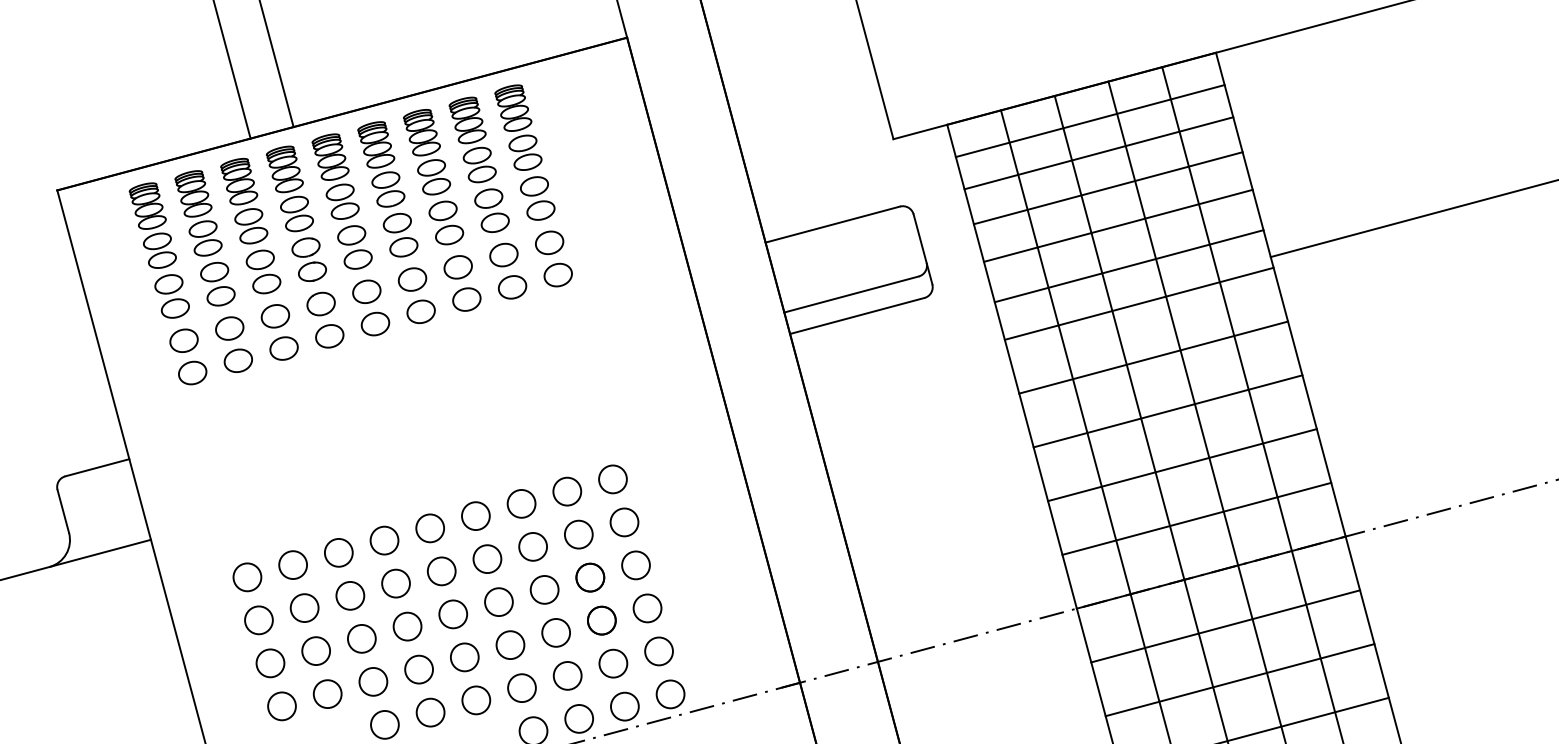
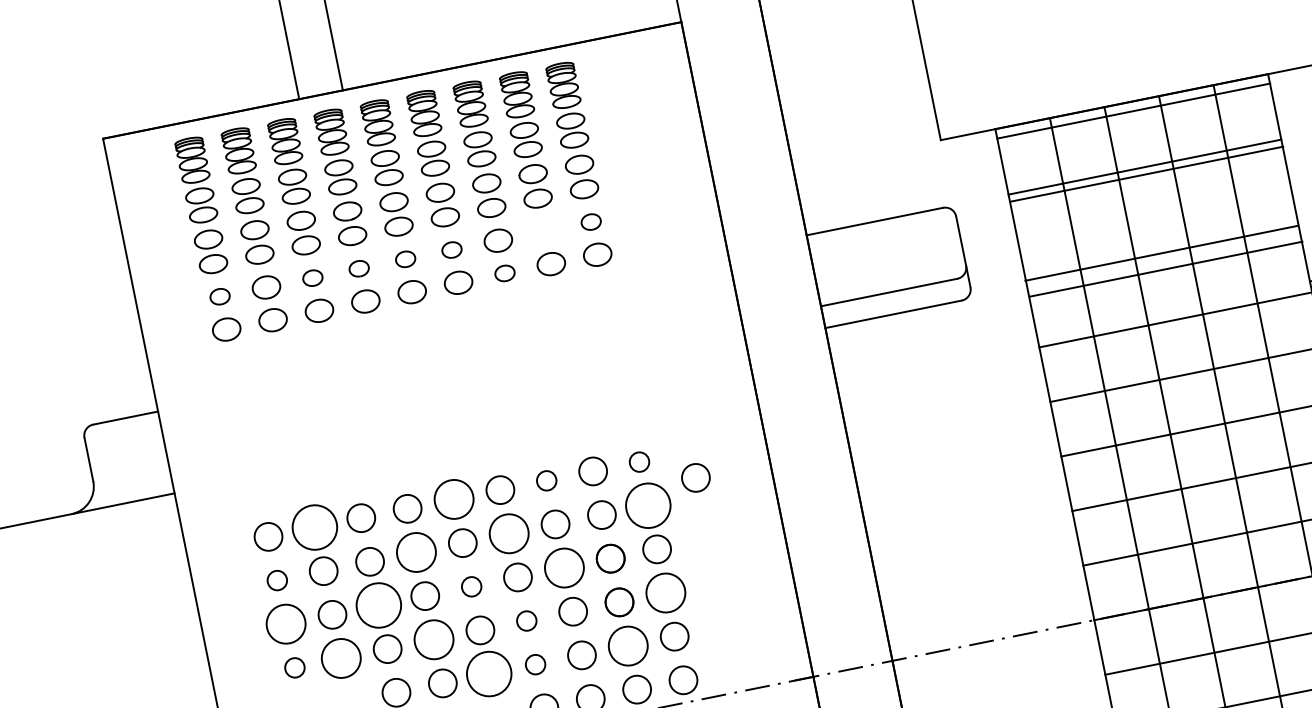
line: (1089, 121) -> (1133, 111), moved
line: (1107, 188) -> (1146, 174), moved
line: (1117, 225) -> (1165, 268), moved
part: (549, 242) -> (591, 221), size x0.7
part: (503, 254) -> (544, 230), removed
line: (1128, 266) -> (1161, 253), moved
part: (412, 279) -> (451, 249), size x0.7
part: (366, 291) -> (405, 259), size x0.7
part: (466, 299) -> (504, 273), size x0.7
part: (320, 303) -> (358, 268), size x0.7
part: (275, 316) -> (312, 278), size x0.7
part: (183, 340) -> (219, 296), size x0.7
circle: (612, 479) -> (639, 462), size x0.7
circle: (670, 491) -> (696, 477), added
circle: (521, 503) -> (546, 480), size x0.7
circle: (624, 522) -> (648, 505), size x1.6
circle: (429, 528) -> (453, 499), size x1.4
circle: (487, 559) -> (509, 534), size x1.4
circle: (293, 565) -> (315, 527), size x1.6
circle: (395, 583) -> (415, 552), size x1.4
circle: (544, 589) -> (564, 567), size x1.4
circle: (647, 608) -> (665, 593), size x1.4
circle: (453, 614) -> (471, 586), size x0.7
circle: (258, 620) -> (276, 580), size x0.7
circle: (361, 638) -> (378, 605), size x1.6
circle: (510, 644) -> (526, 620), size x0.7
circle: (270, 663) -> (286, 624), size x1.4
circle: (613, 663) -> (628, 645), size x1.4
circle: (419, 669) -> (434, 639), size x1.4
circle: (521, 687) -> (535, 664), size x0.7
circle: (327, 694) -> (341, 658), size x1.4
circle: (476, 700) -> (489, 674), size x1.6
circle: (281, 706) -> (294, 667), size x0.7

